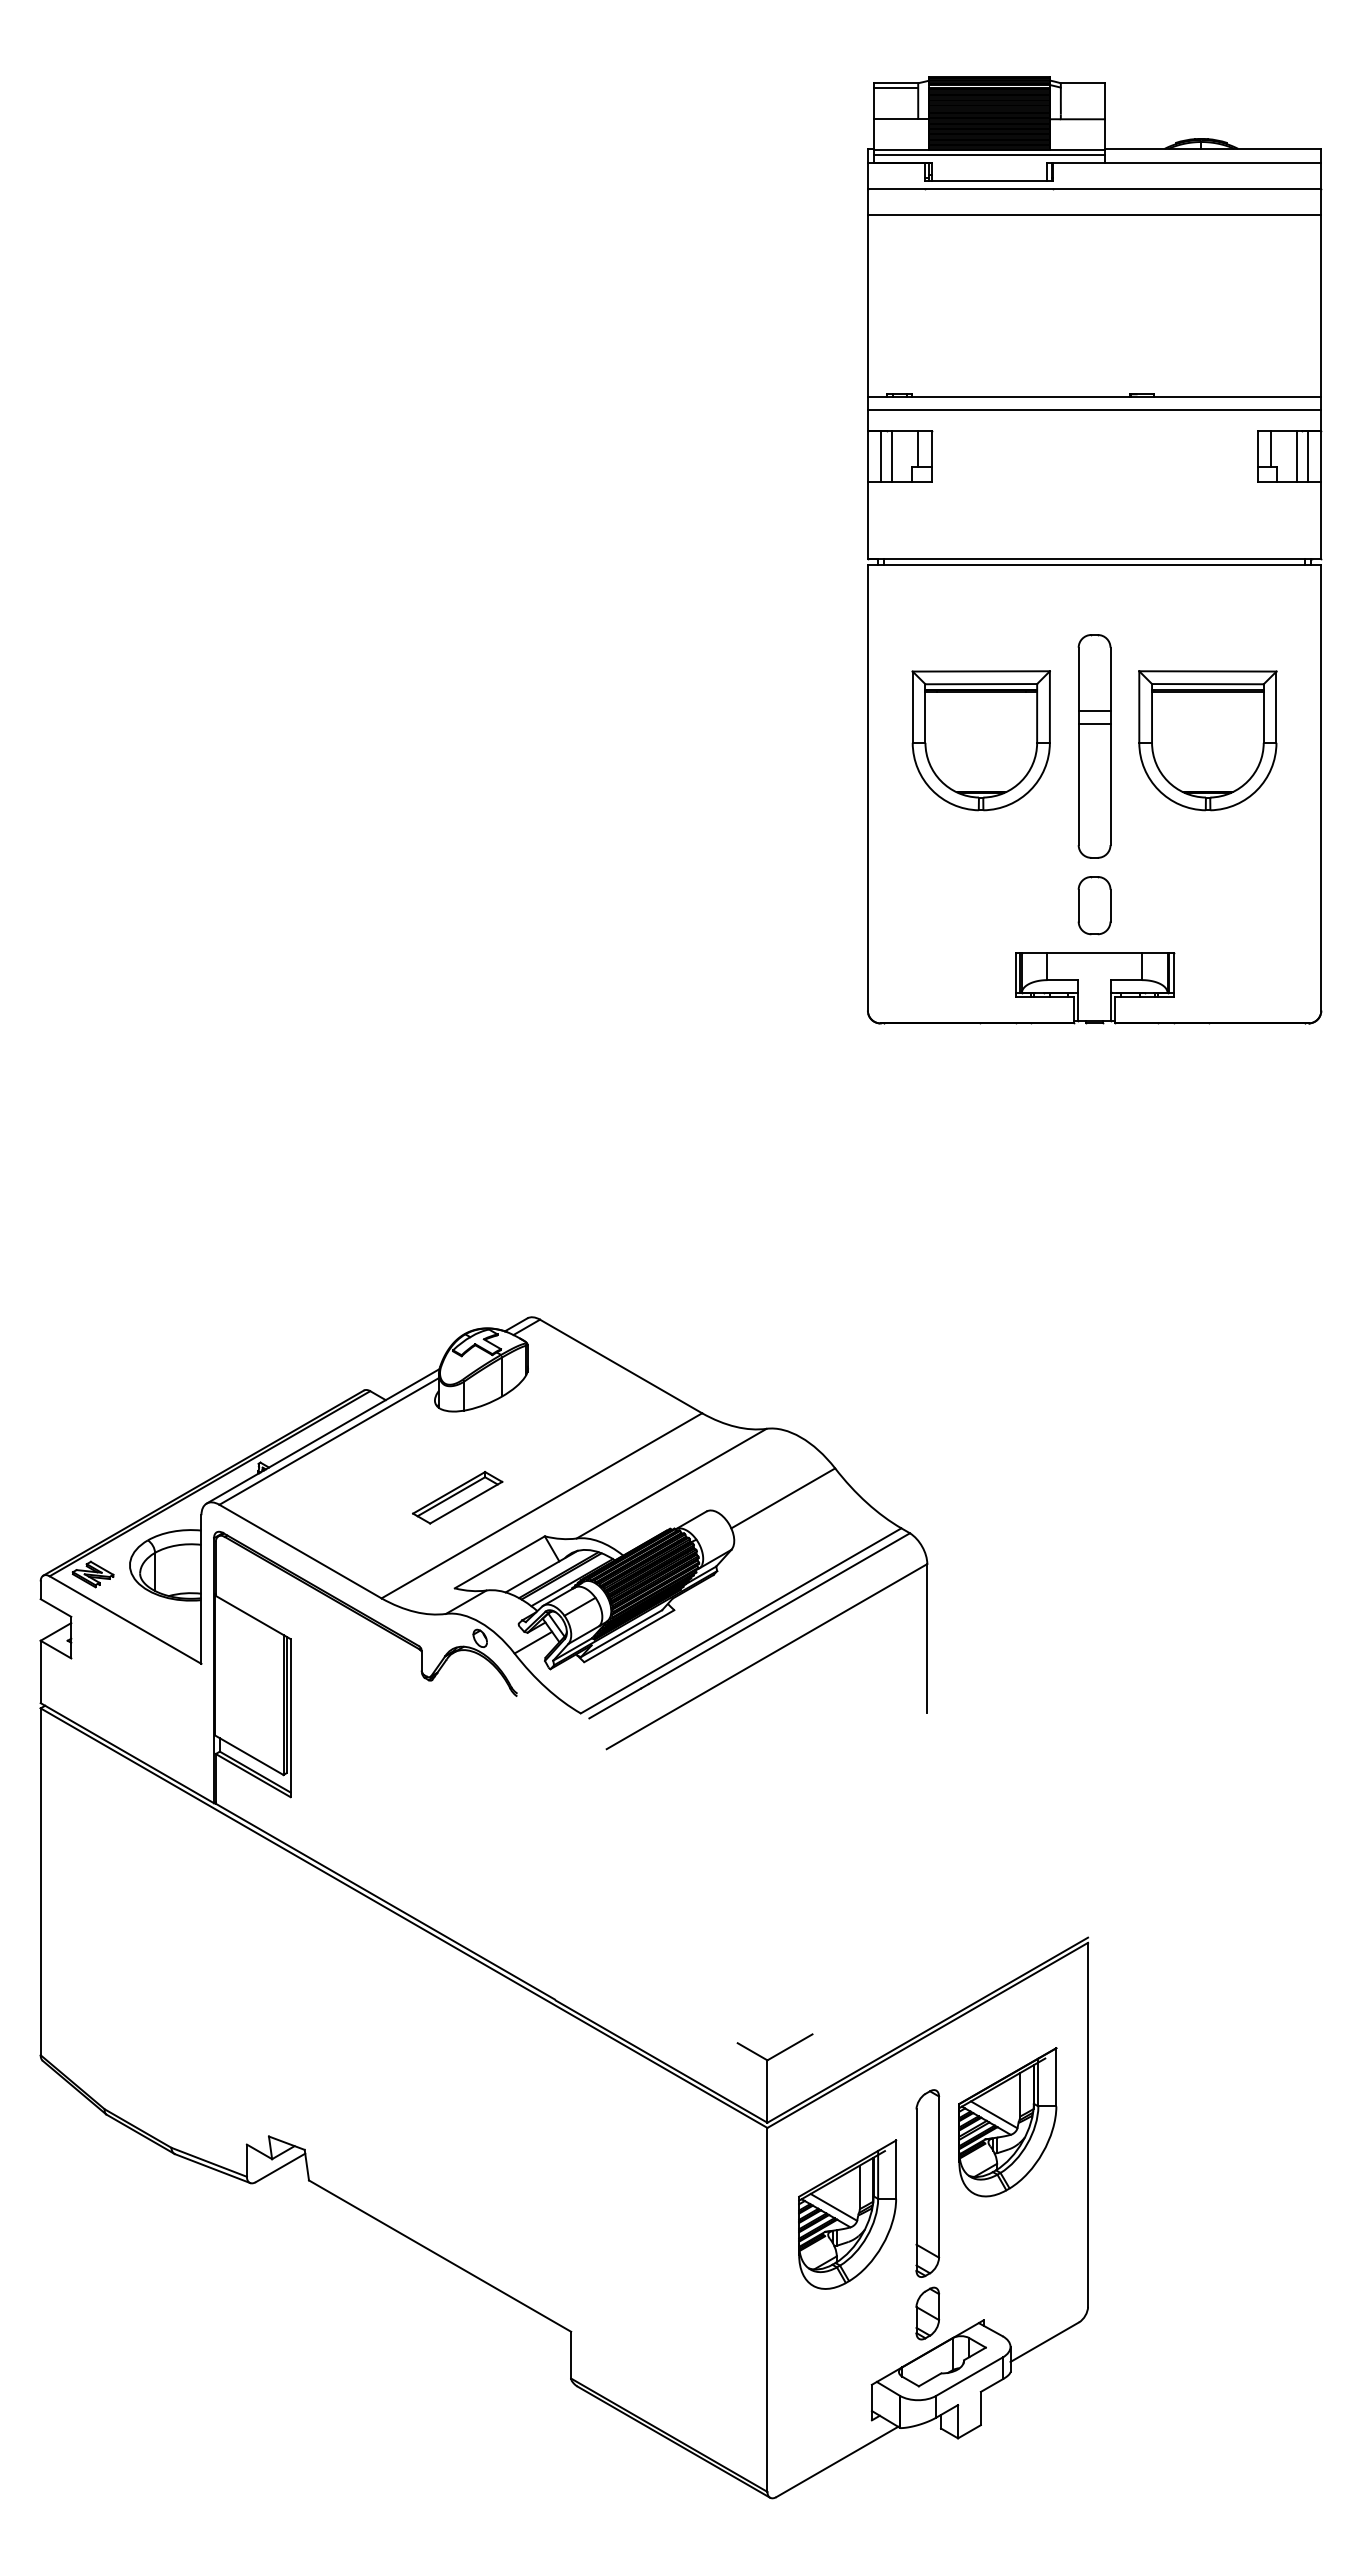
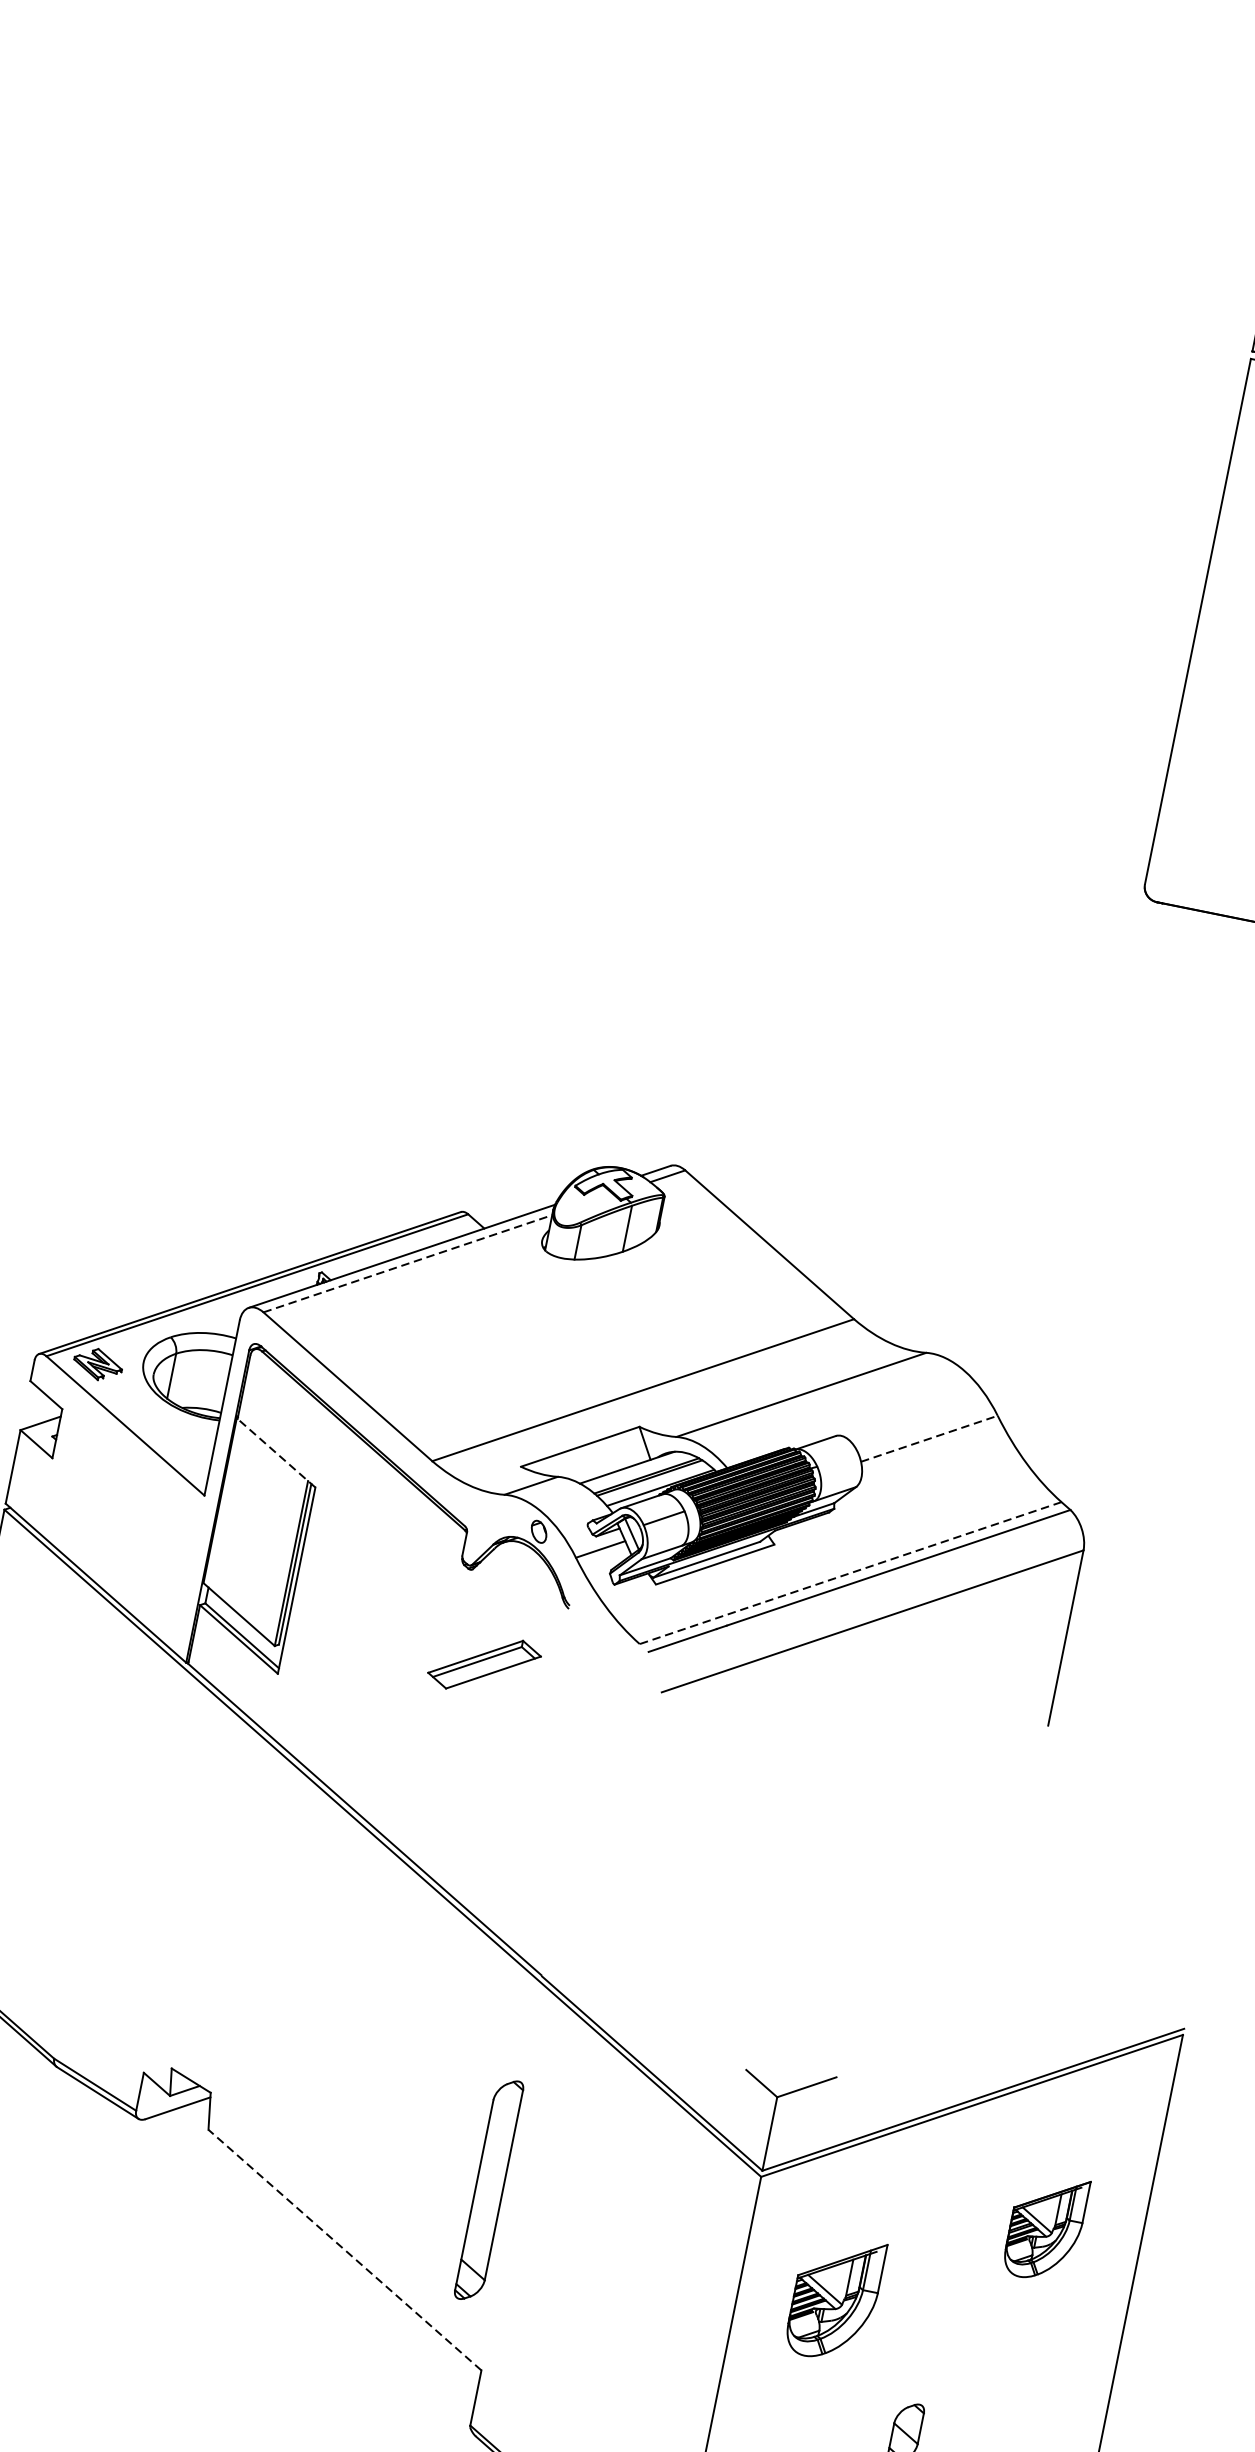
line: (329, 1441) -> (408, 1263), solid -> dashed
part: (457, 1497) -> (484, 1664), moved
line: (783, 1498) -> (929, 1438), solid -> dashed
line: (252, 1617) -> (275, 1453), solid -> dashed
line: (740, 1621) -> (849, 1573), solid -> dashed
part: (1007, 2122) -> (1045, 2227), size x0.6
part: (927, 2183) -> (488, 2190), moved
part: (847, 2214) -> (834, 2297), size x0.7
line: (439, 2255) -> (344, 2249), solid -> dashed

